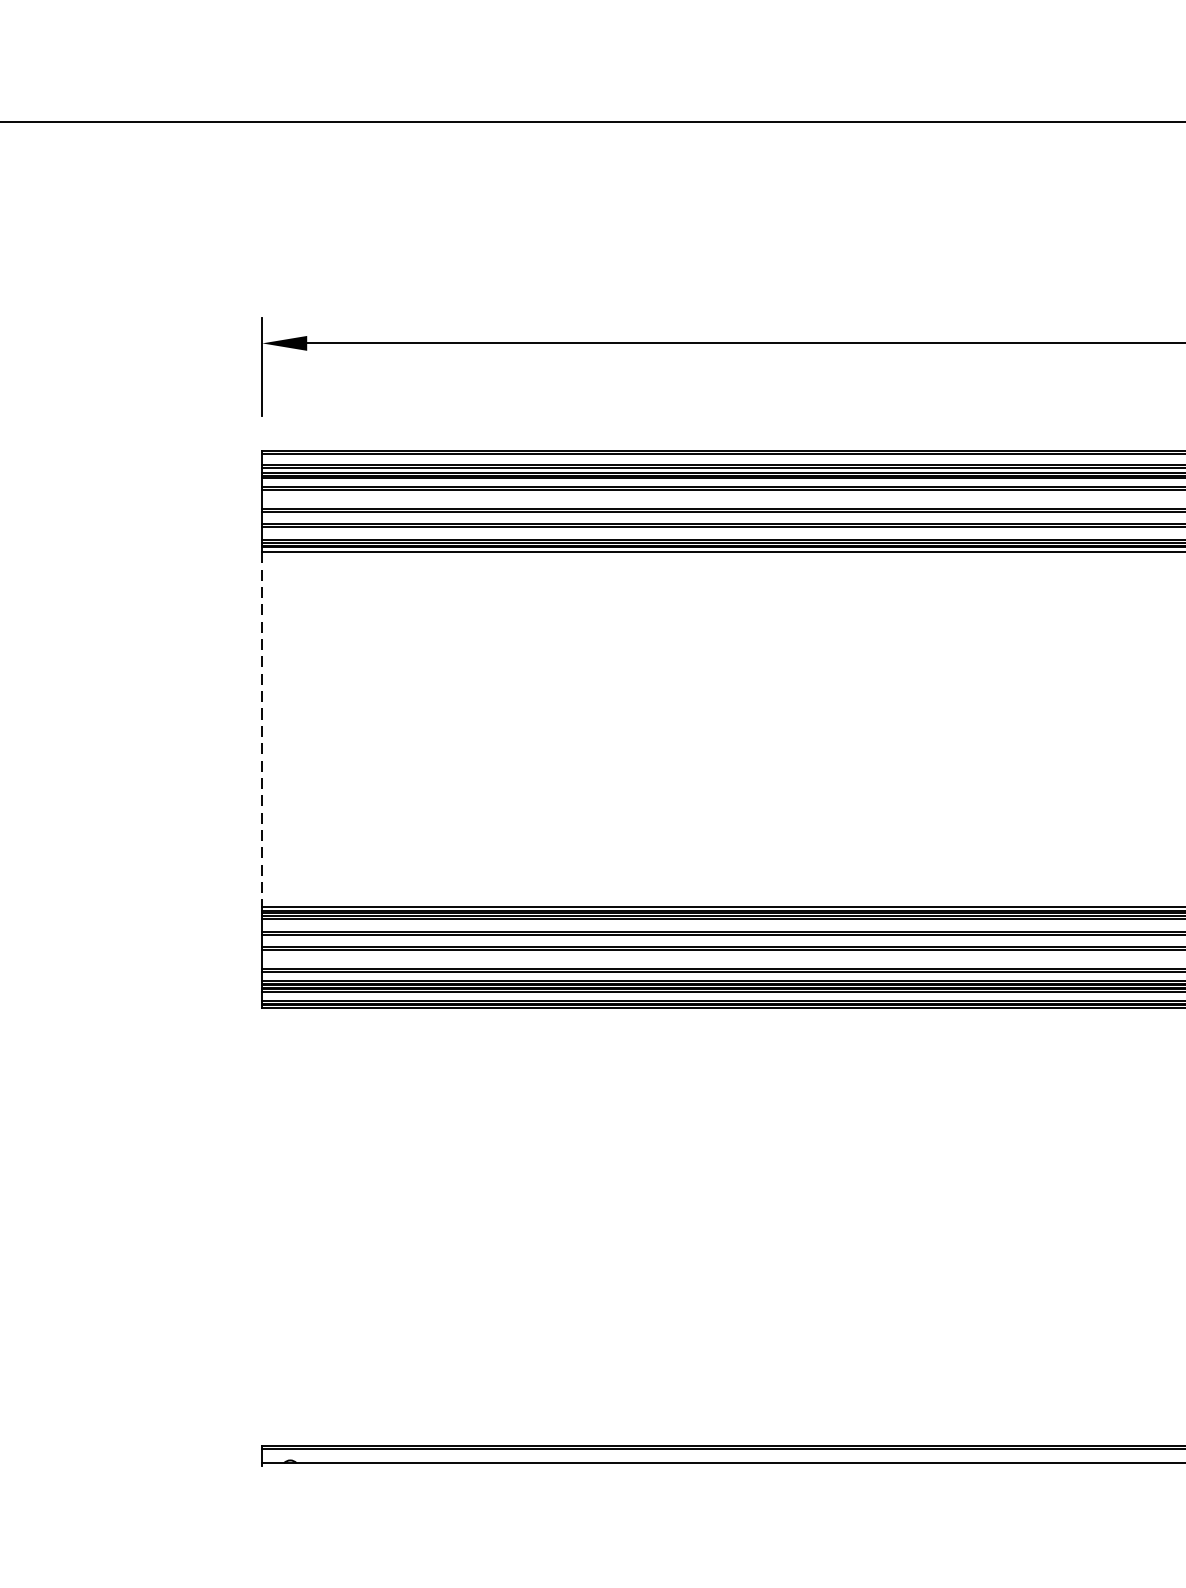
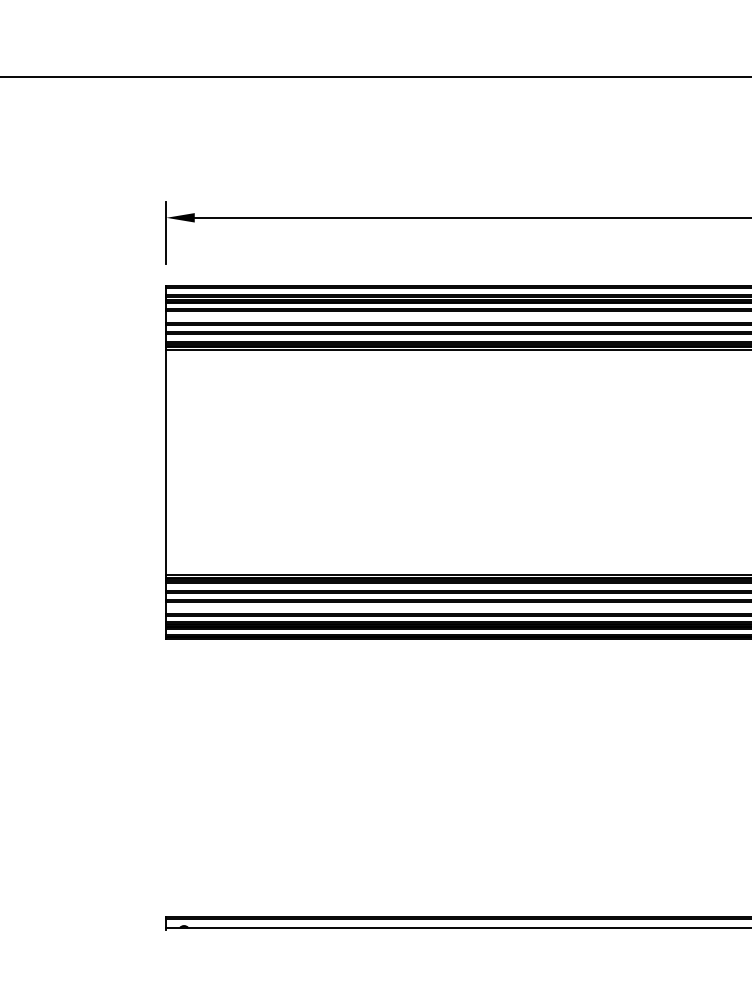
line: (262, 730) -> (166, 463), dashed -> solid

